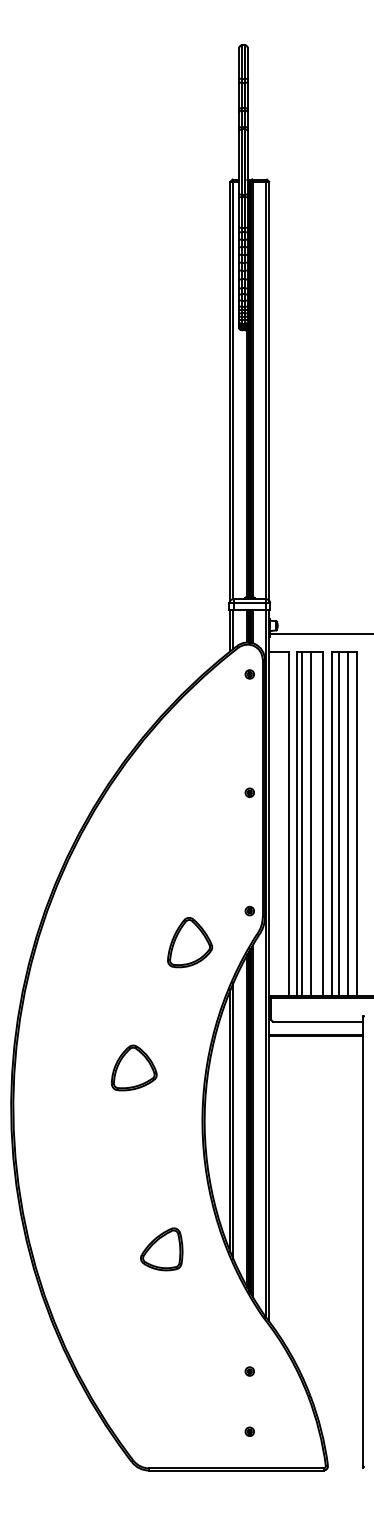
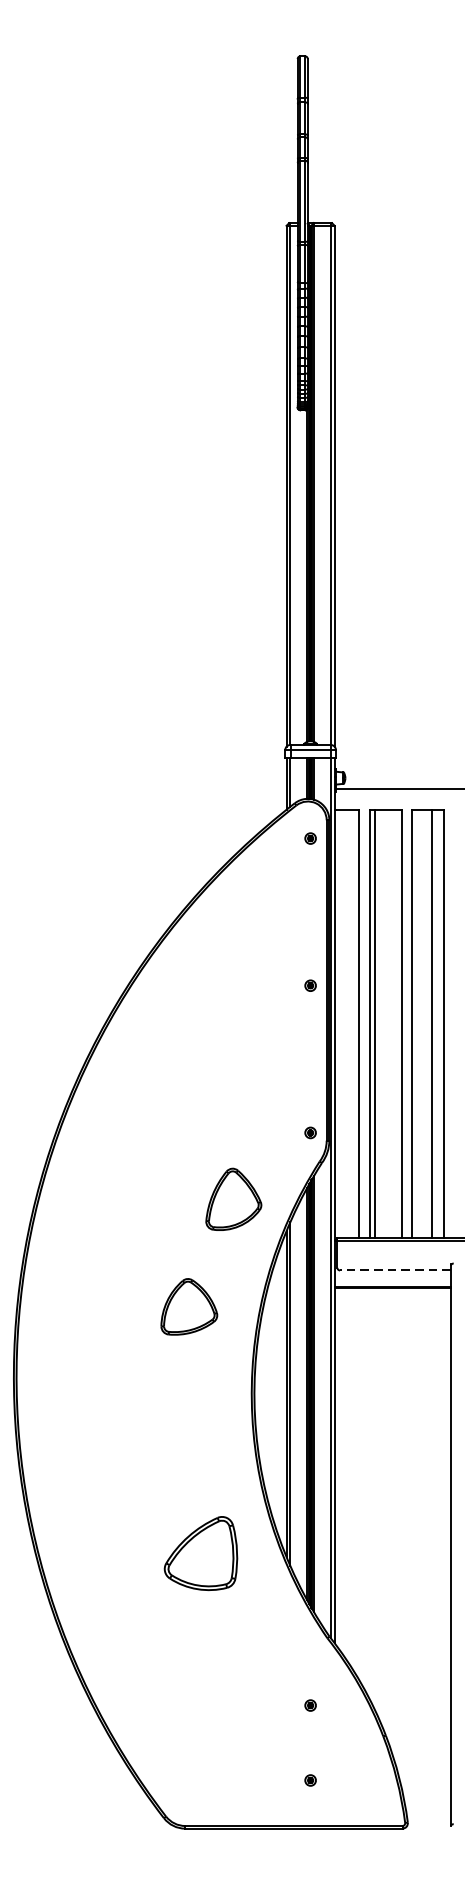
line: (310, 823) -> (386, 1023), removed
line: (338, 823) -> (420, 1023), removed
part: (190, 942) -> (234, 1199), moved
line: (318, 1021) -> (396, 1270), solid -> dashed
part: (134, 1067) -> (189, 1306), moved
part: (161, 1249) -> (200, 1553), size x1.4

